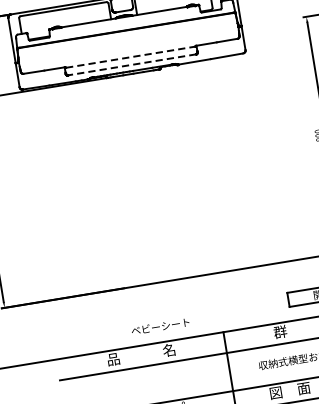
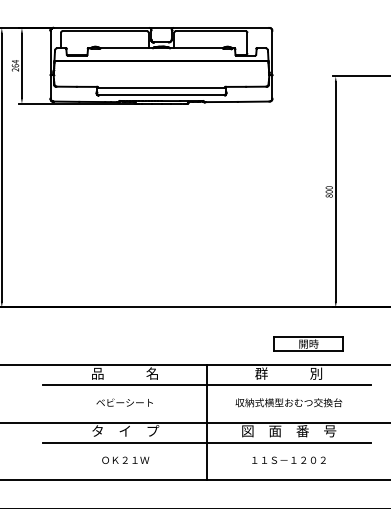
line: (131, 56) -> (162, 87), dashed -> solid
line: (132, 65) -> (161, 95), dashed -> solid
text: (160, 326) -> (124, 402), moved

